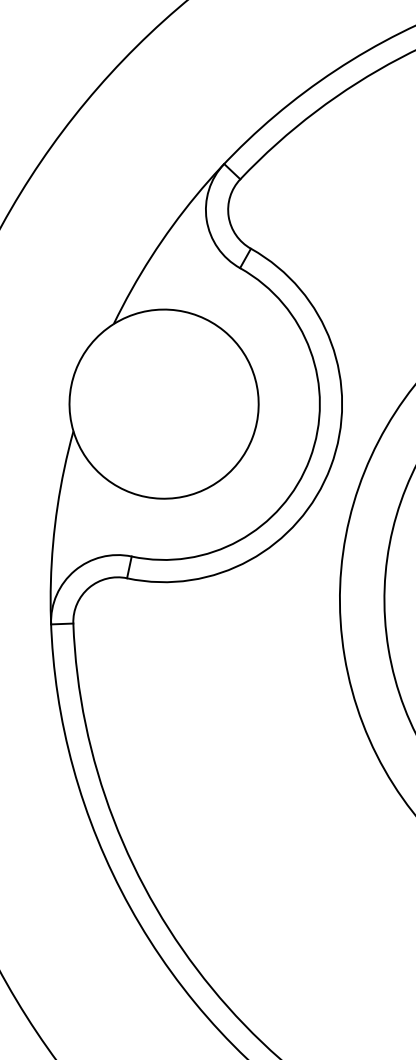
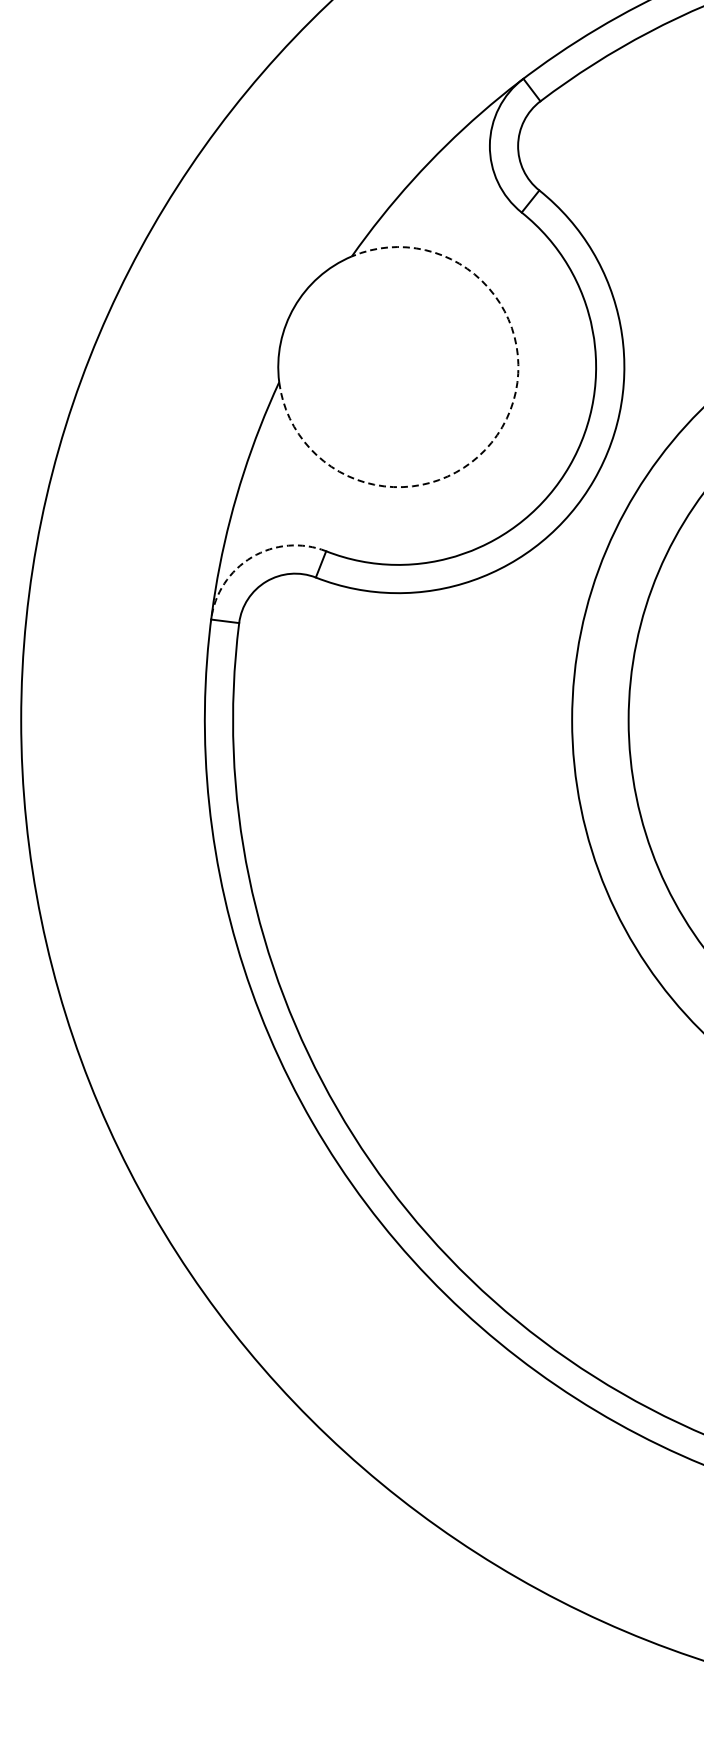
arc: (252, 437) -> (502, 427), solid -> dashed
arc: (74, 570) -> (251, 557), solid -> dashed

